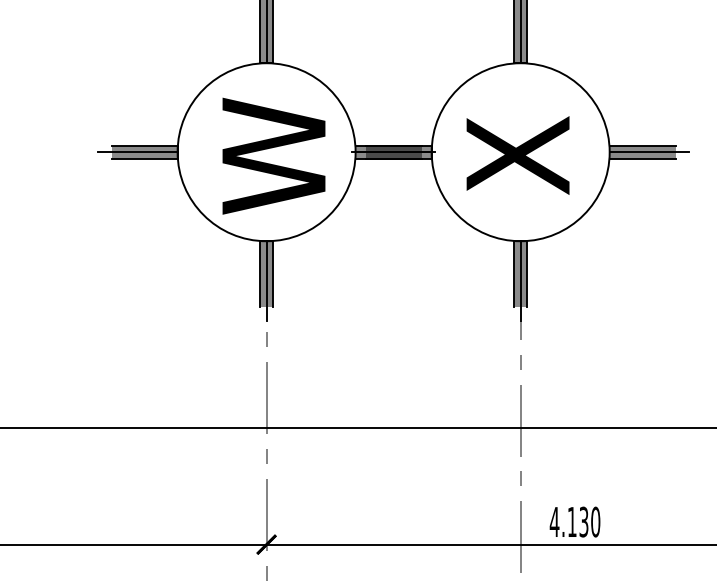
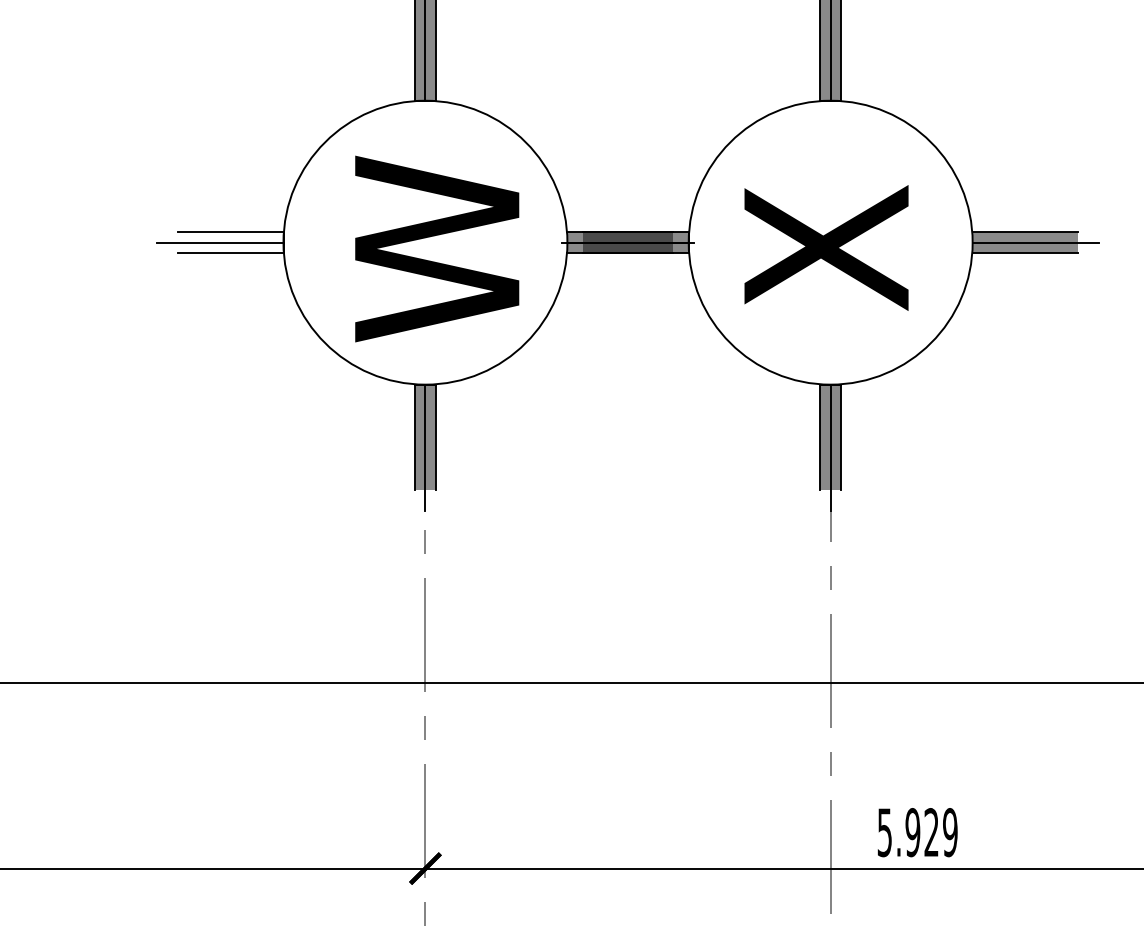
fill: (144, 151) -> (230, 241), removed
text: (574, 521) -> (916, 831), 4.130 -> 5.929

